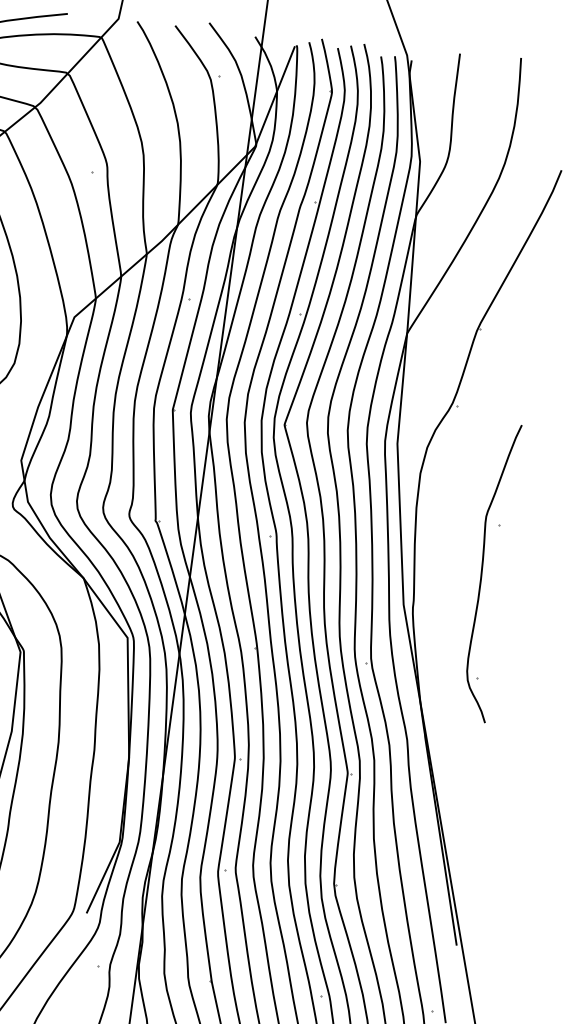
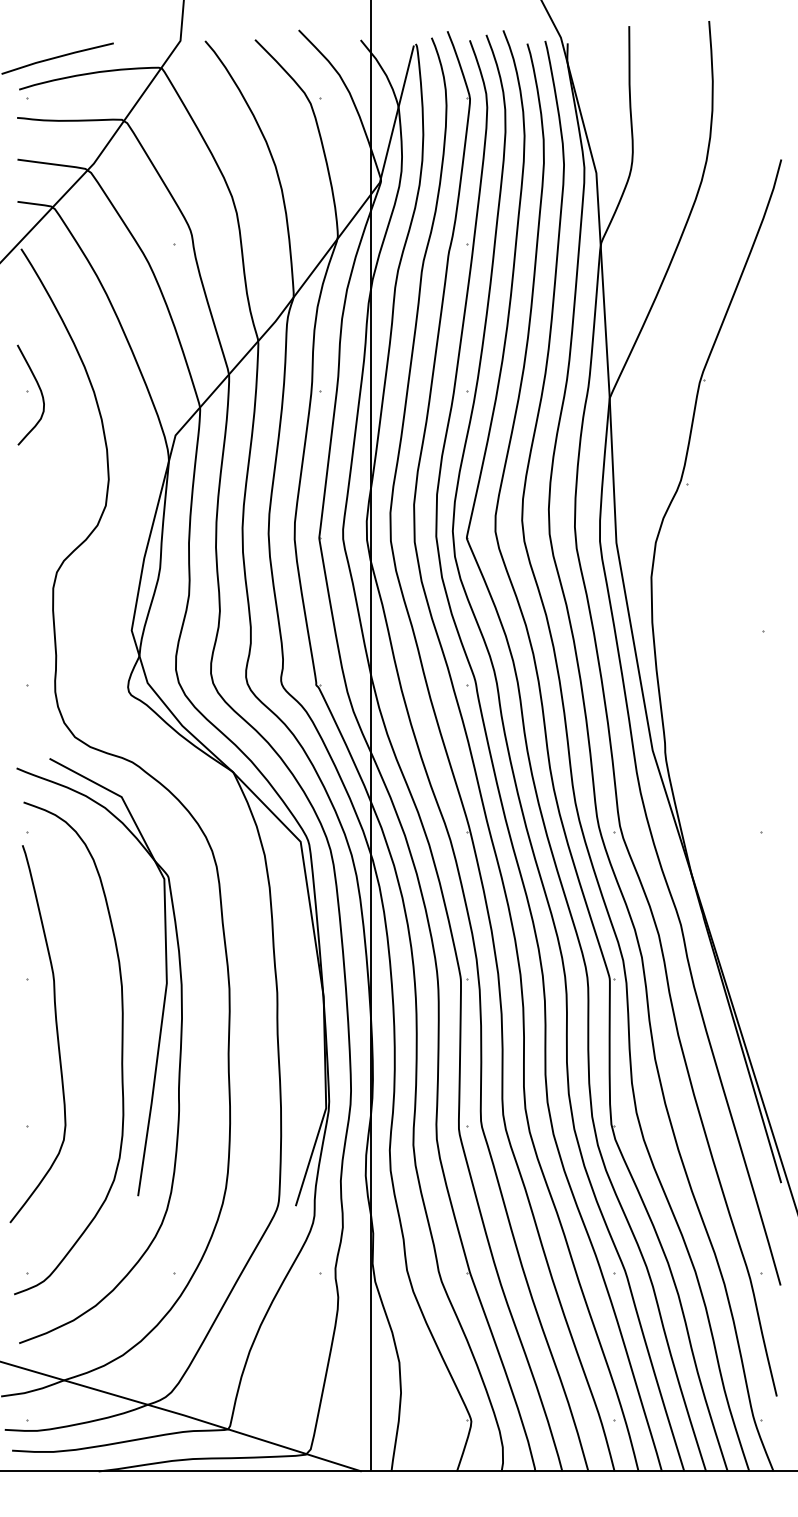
curve: (482, 571) -> (749, 693), removed

